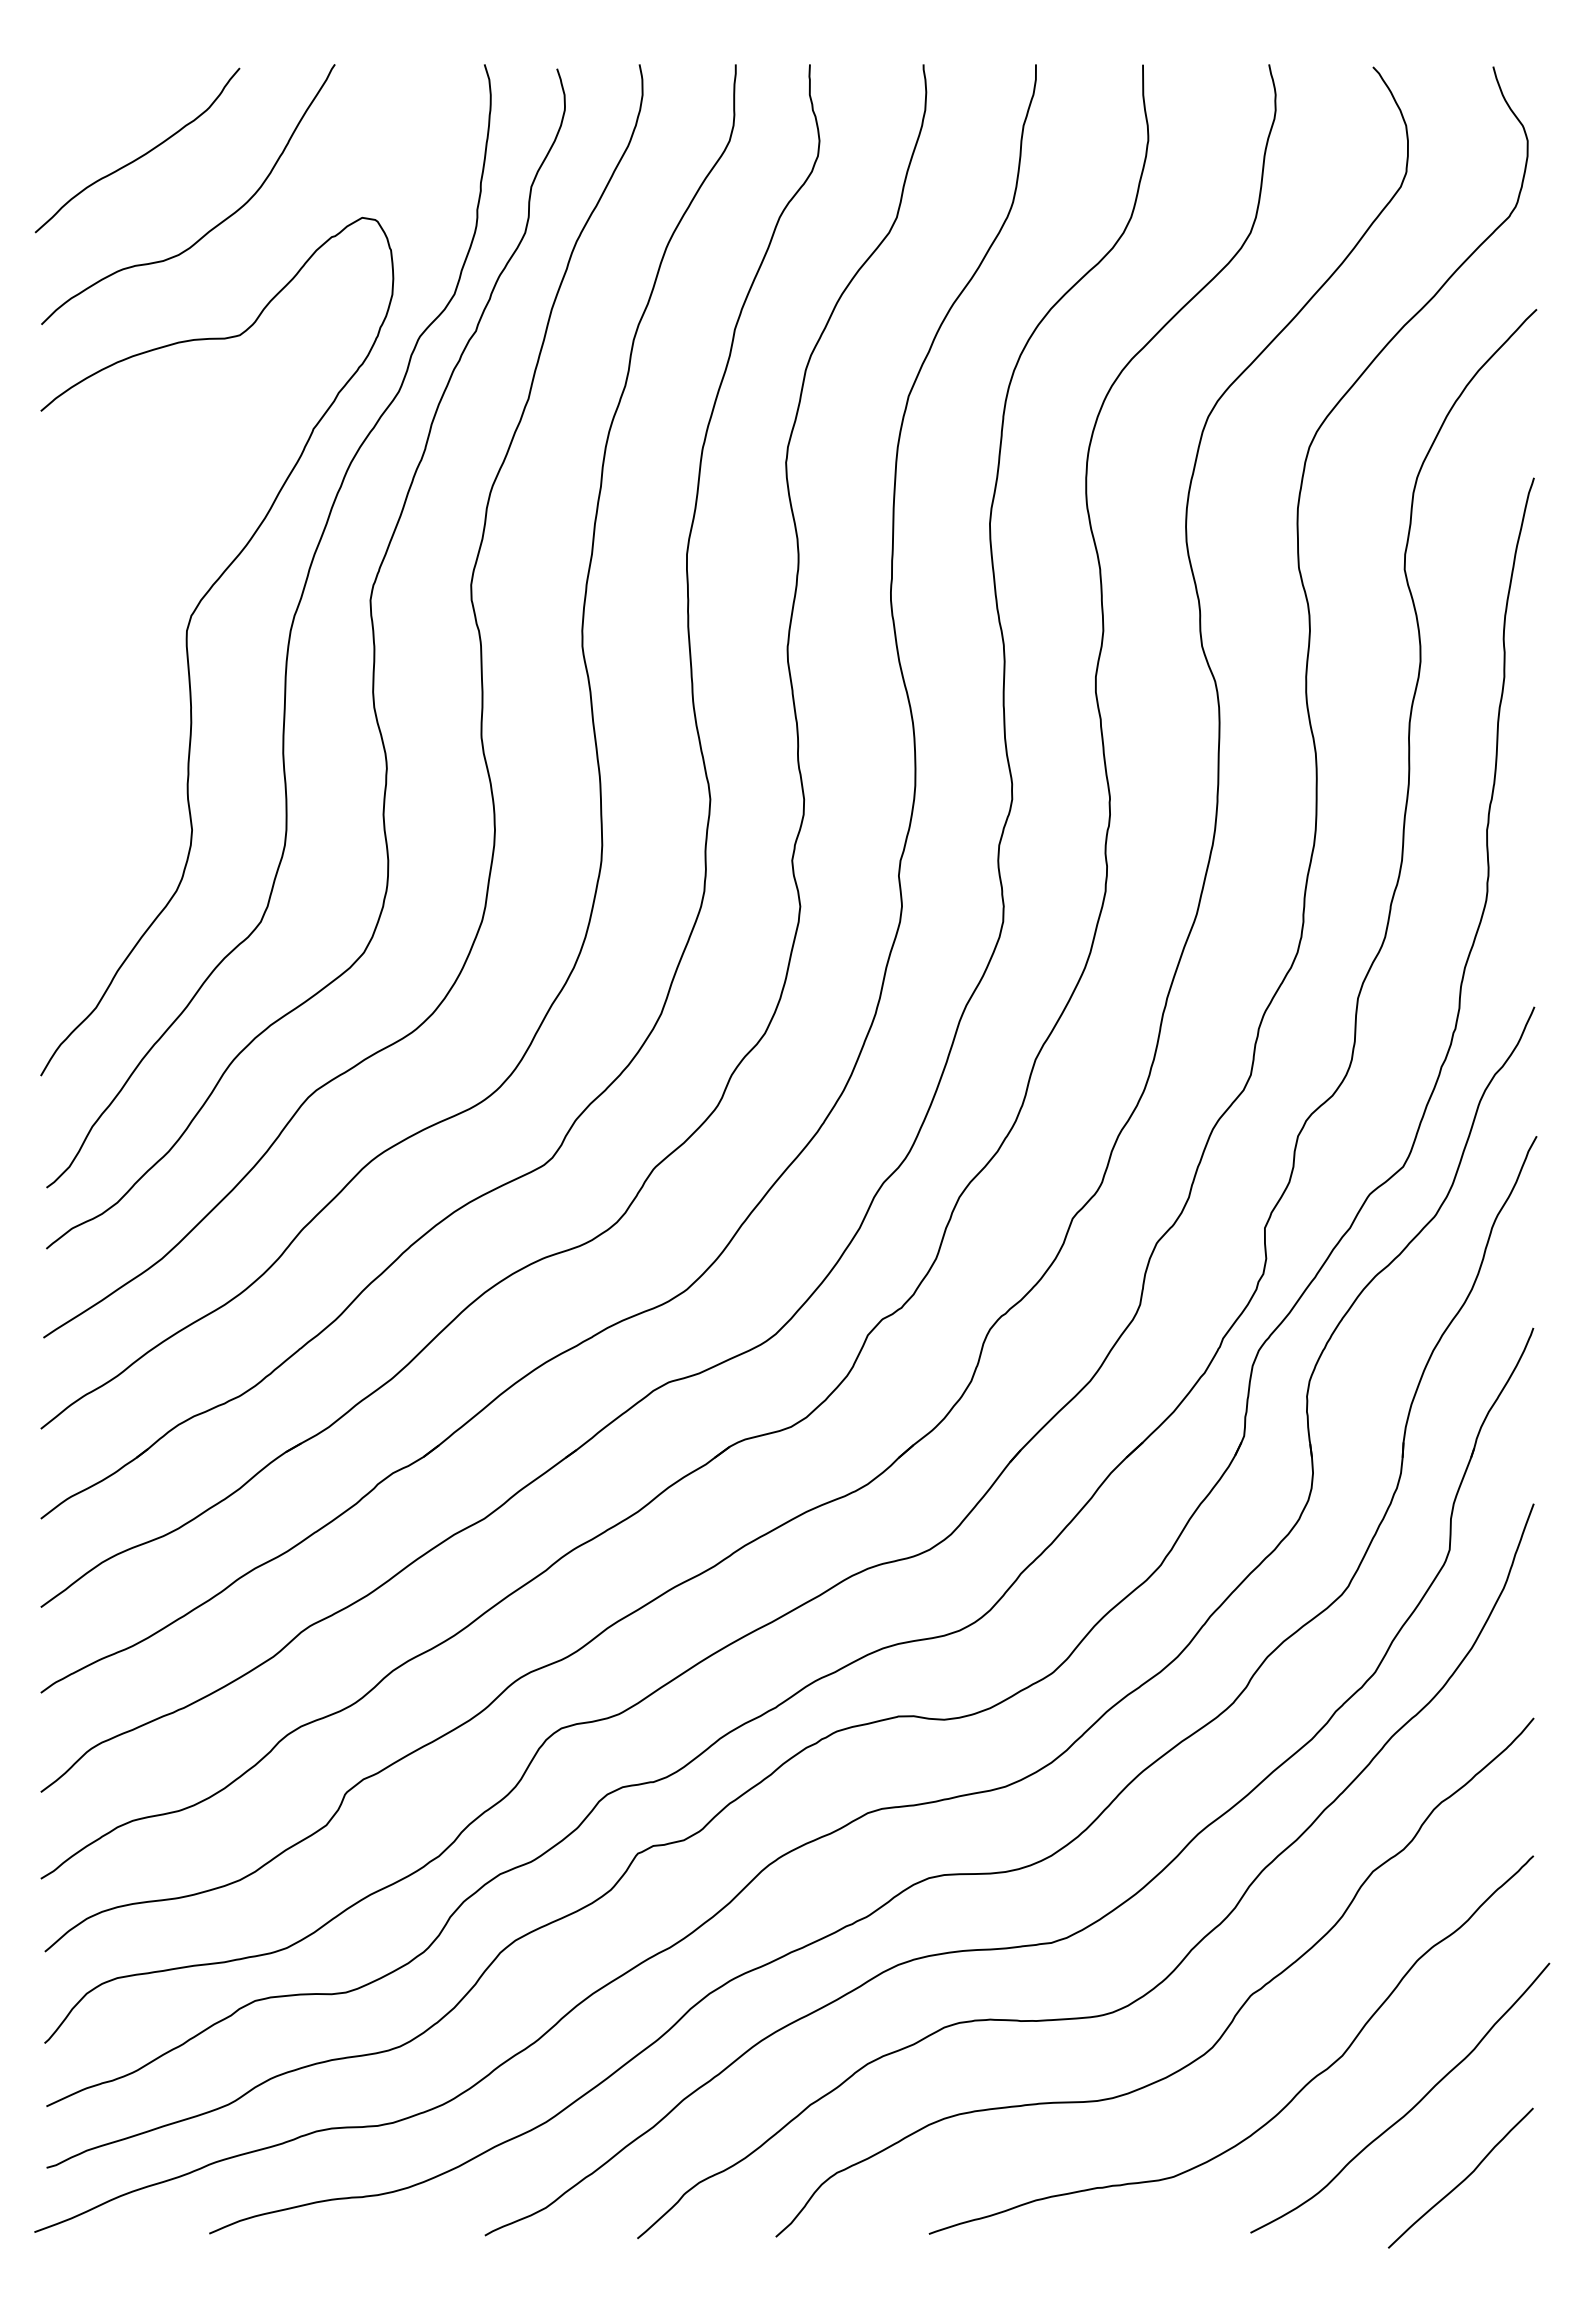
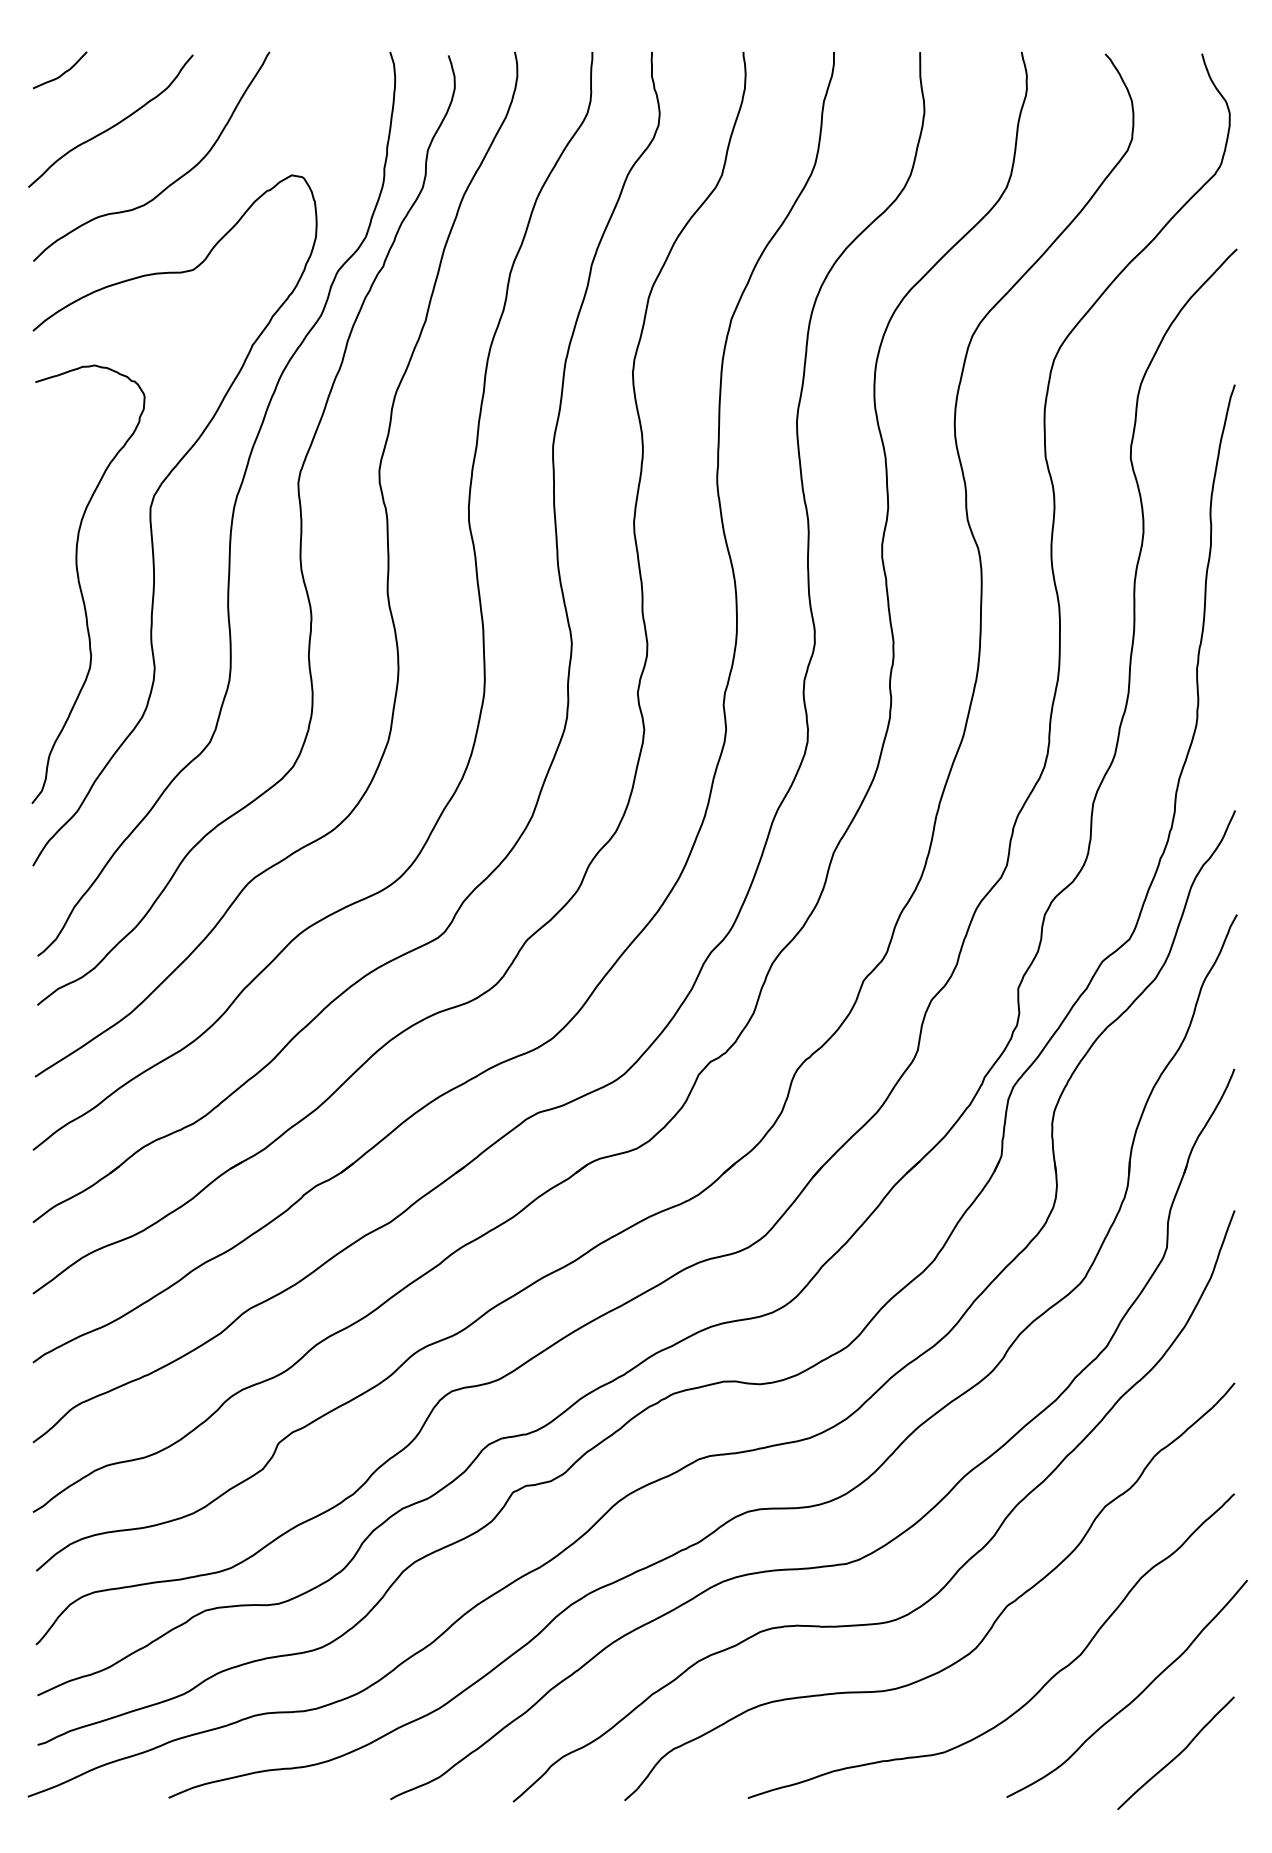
curve: (78, 90) -> (63, 72), added
curve: (100, 728) -> (81, 586), added

